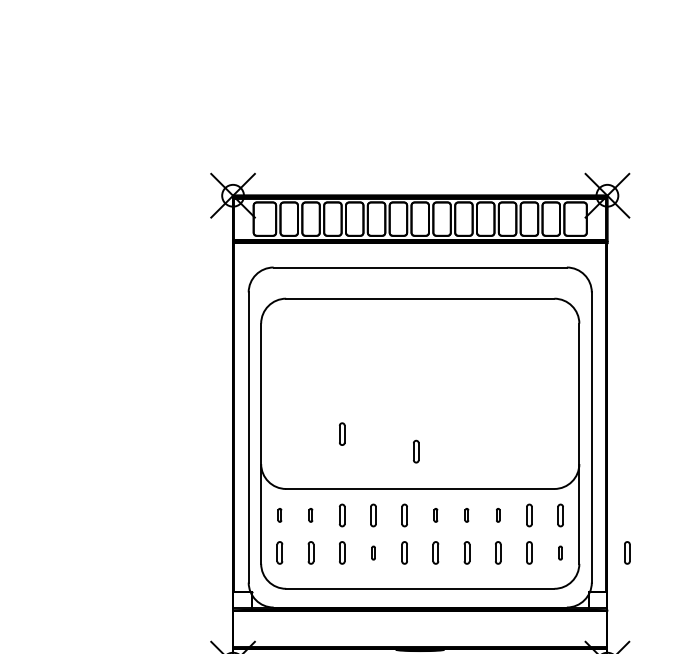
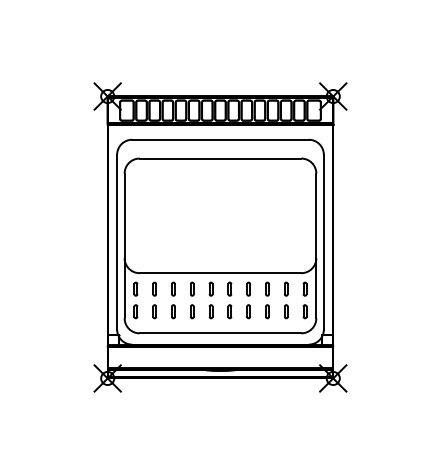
part: (342, 433) -> (173, 239), removed
part: (415, 451) -> (217, 250), removed
part: (279, 514) -> (135, 288), size x1.67
part: (310, 514) -> (154, 288), size x1.67
part: (435, 514) -> (229, 288), size x1.67
part: (466, 514) -> (248, 288), size x1.67
part: (498, 514) -> (267, 288), size x1.67
part: (373, 552) -> (192, 311), size x1.67
part: (559, 552) -> (304, 311), size x1.67
part: (627, 552) -> (345, 311), removed

